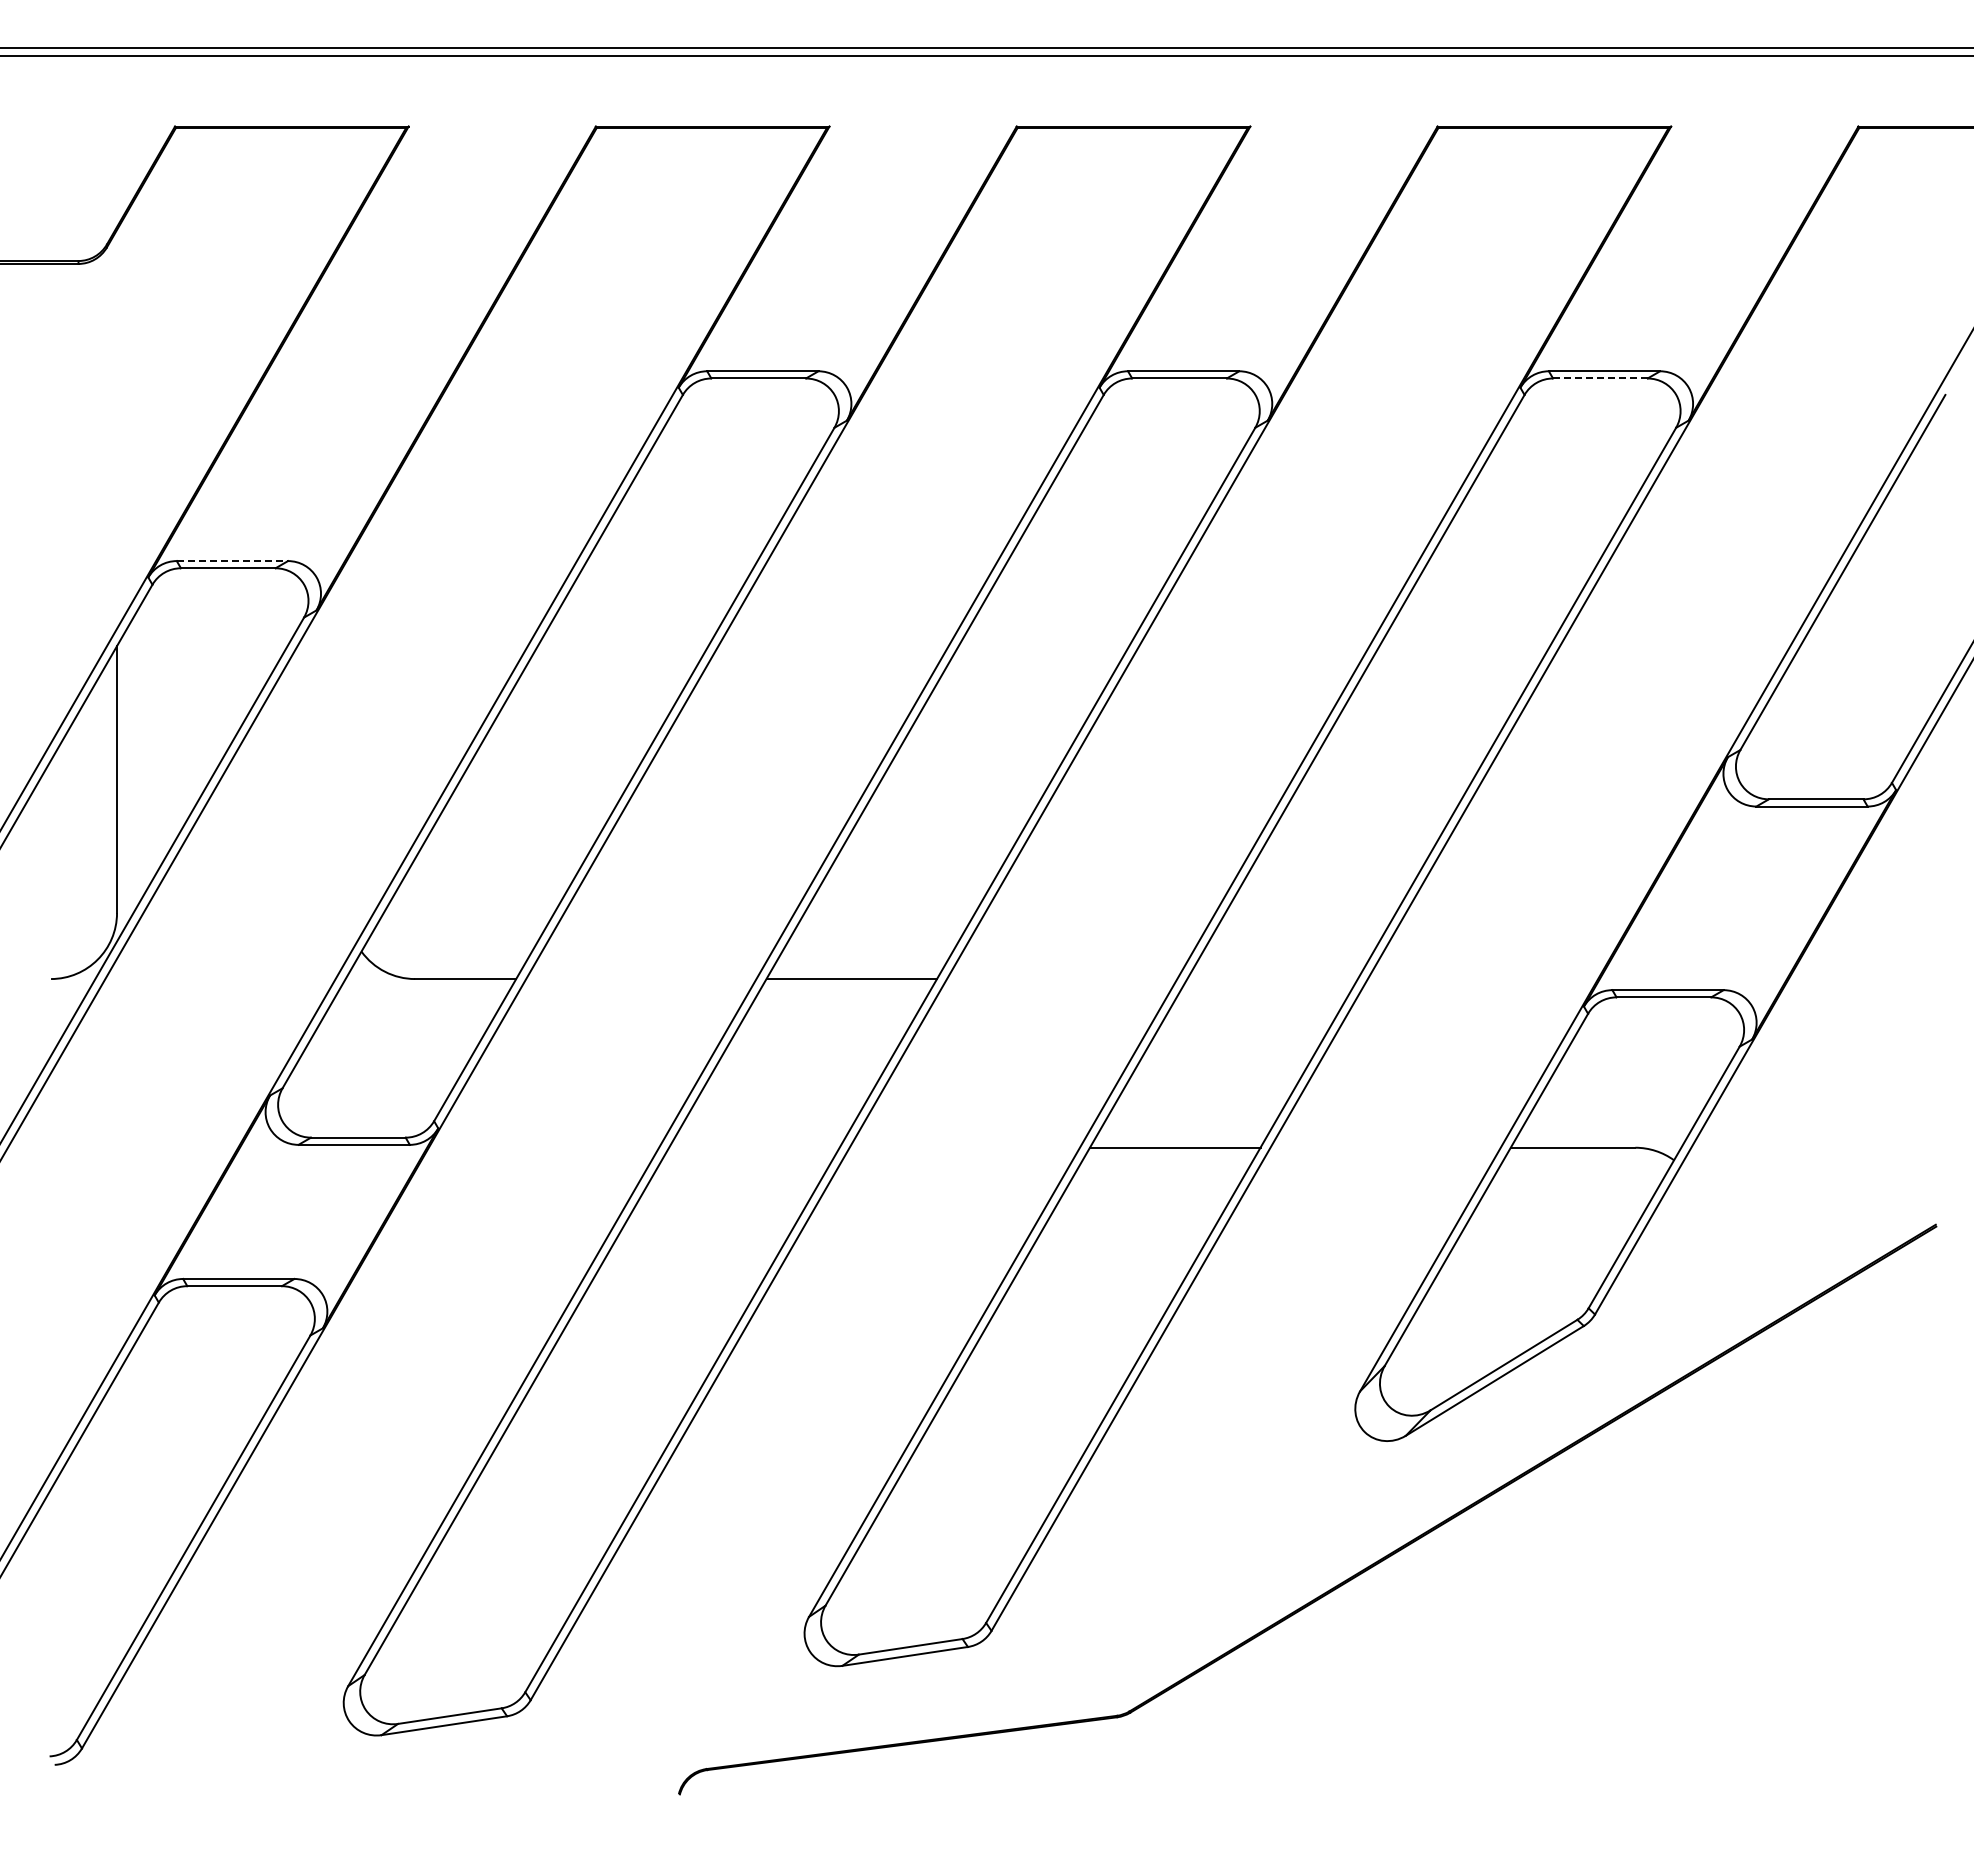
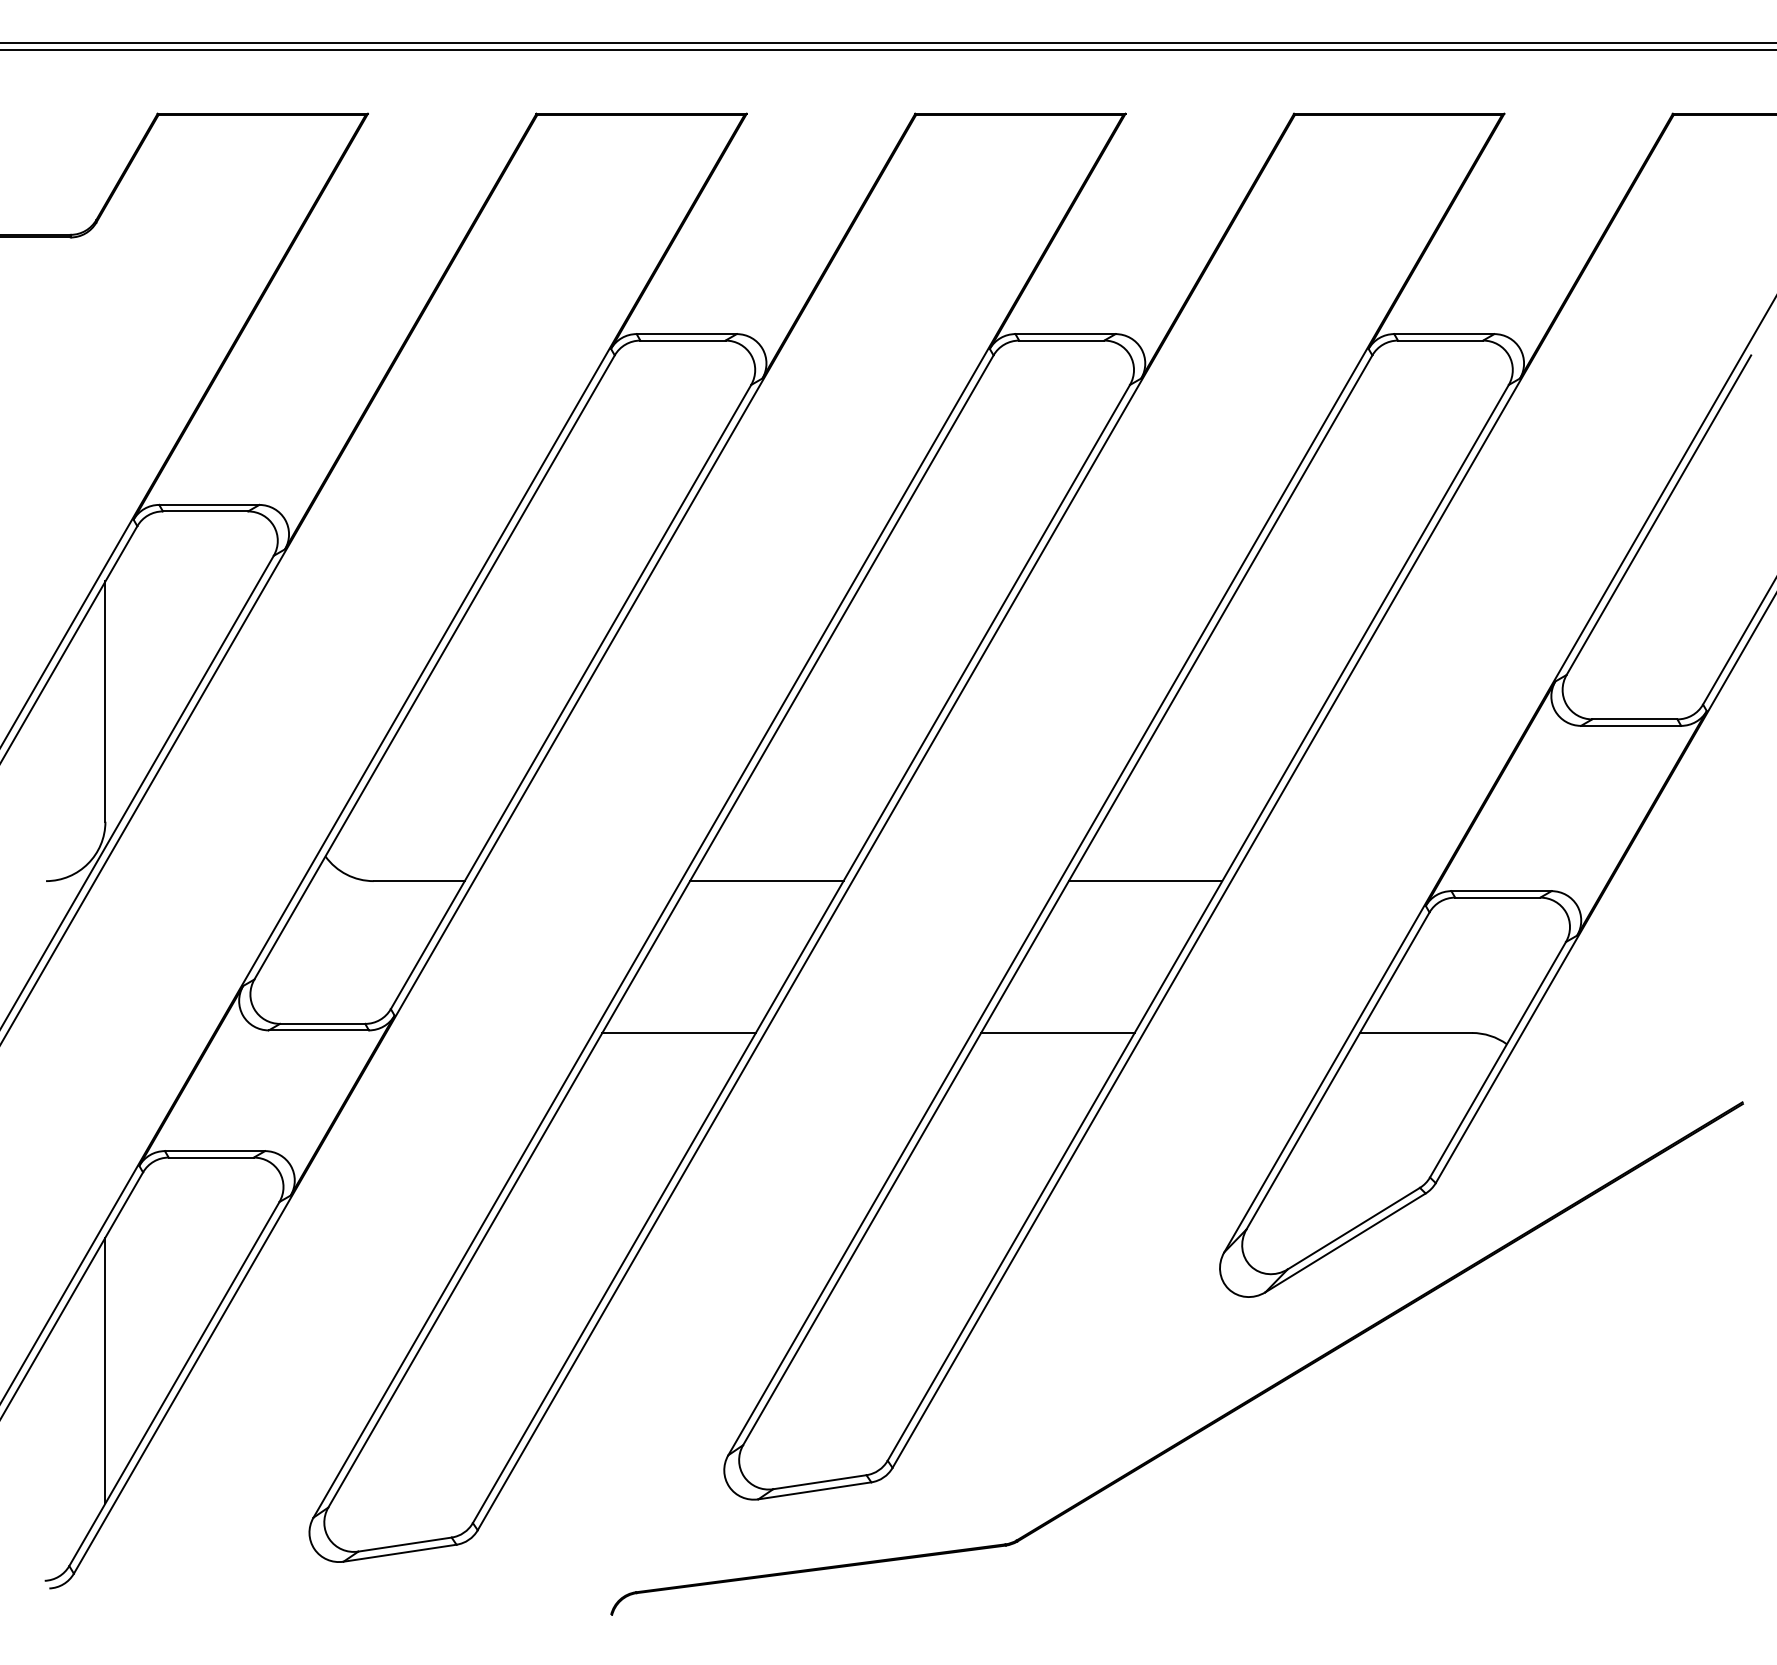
line: (1599, 378) -> (1439, 340), dashed -> solid
line: (232, 561) -> (209, 505), dashed -> solid
line: (1272, 979) -> (1145, 881), added
line: (754, 1147) -> (679, 1032), added
line: (117, 1522) -> (105, 1370), added

